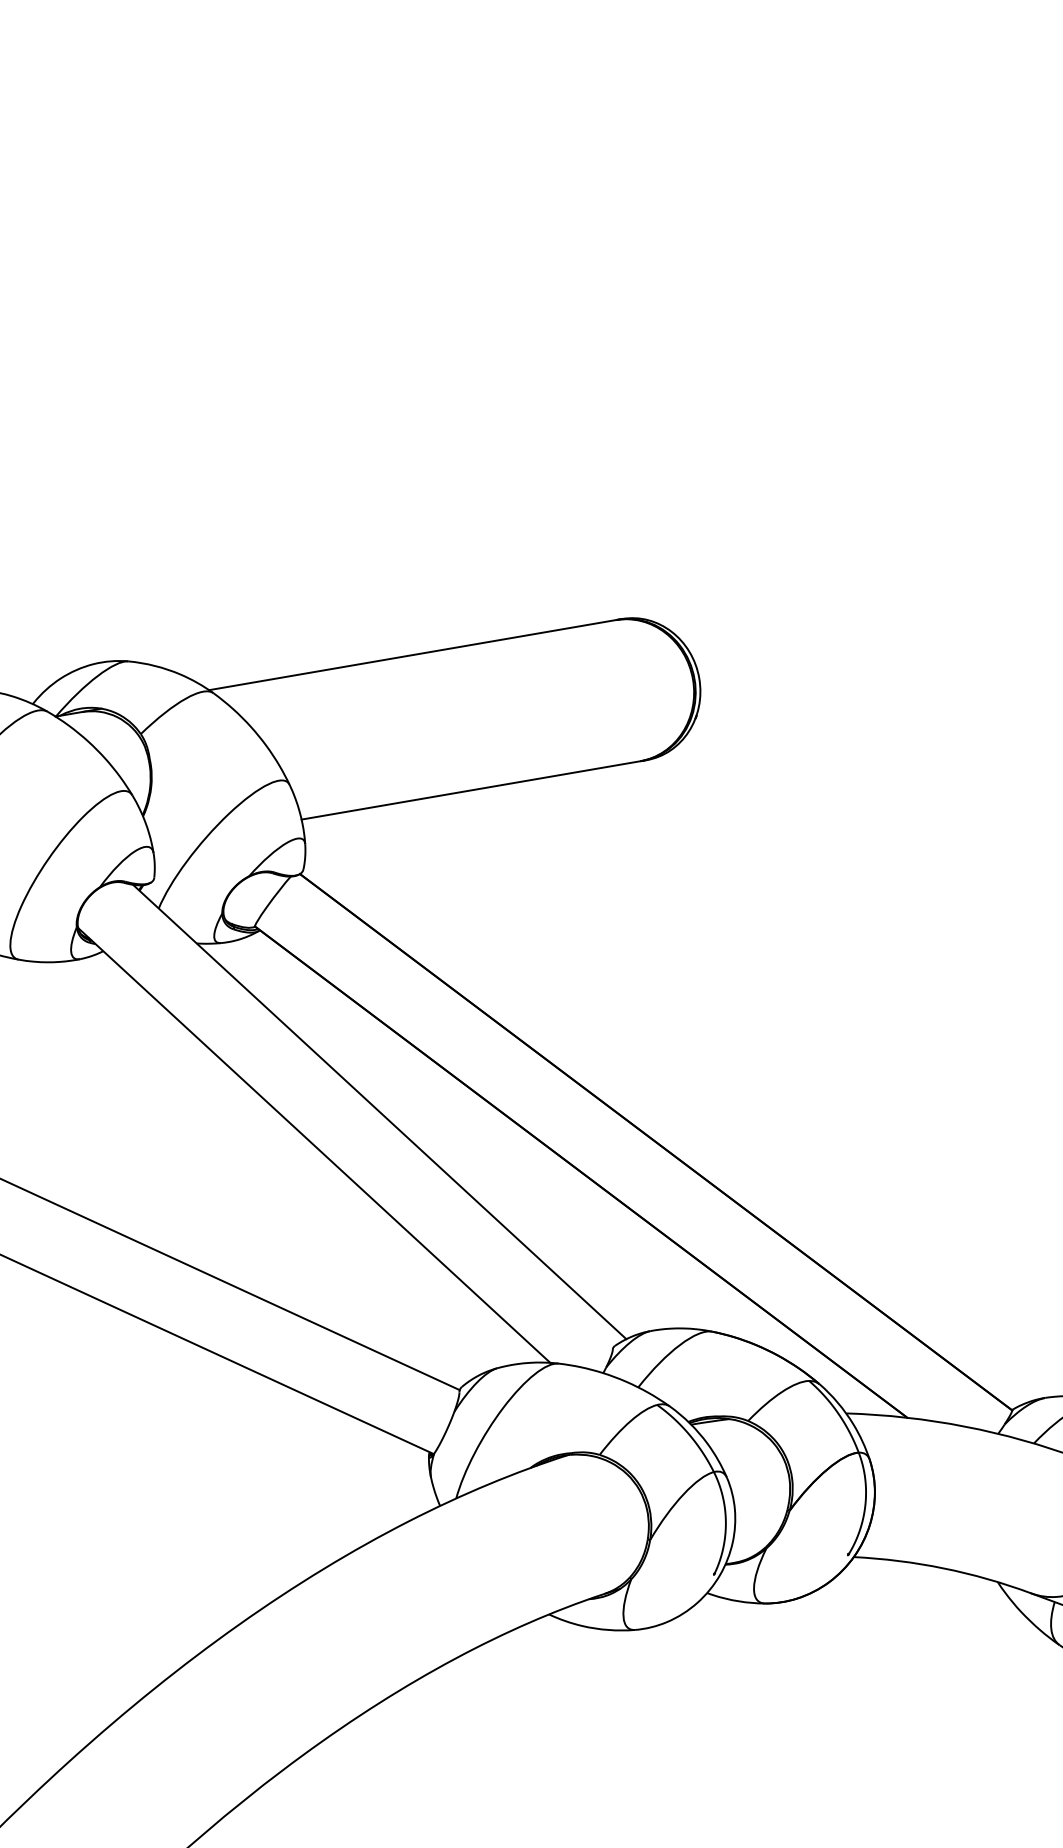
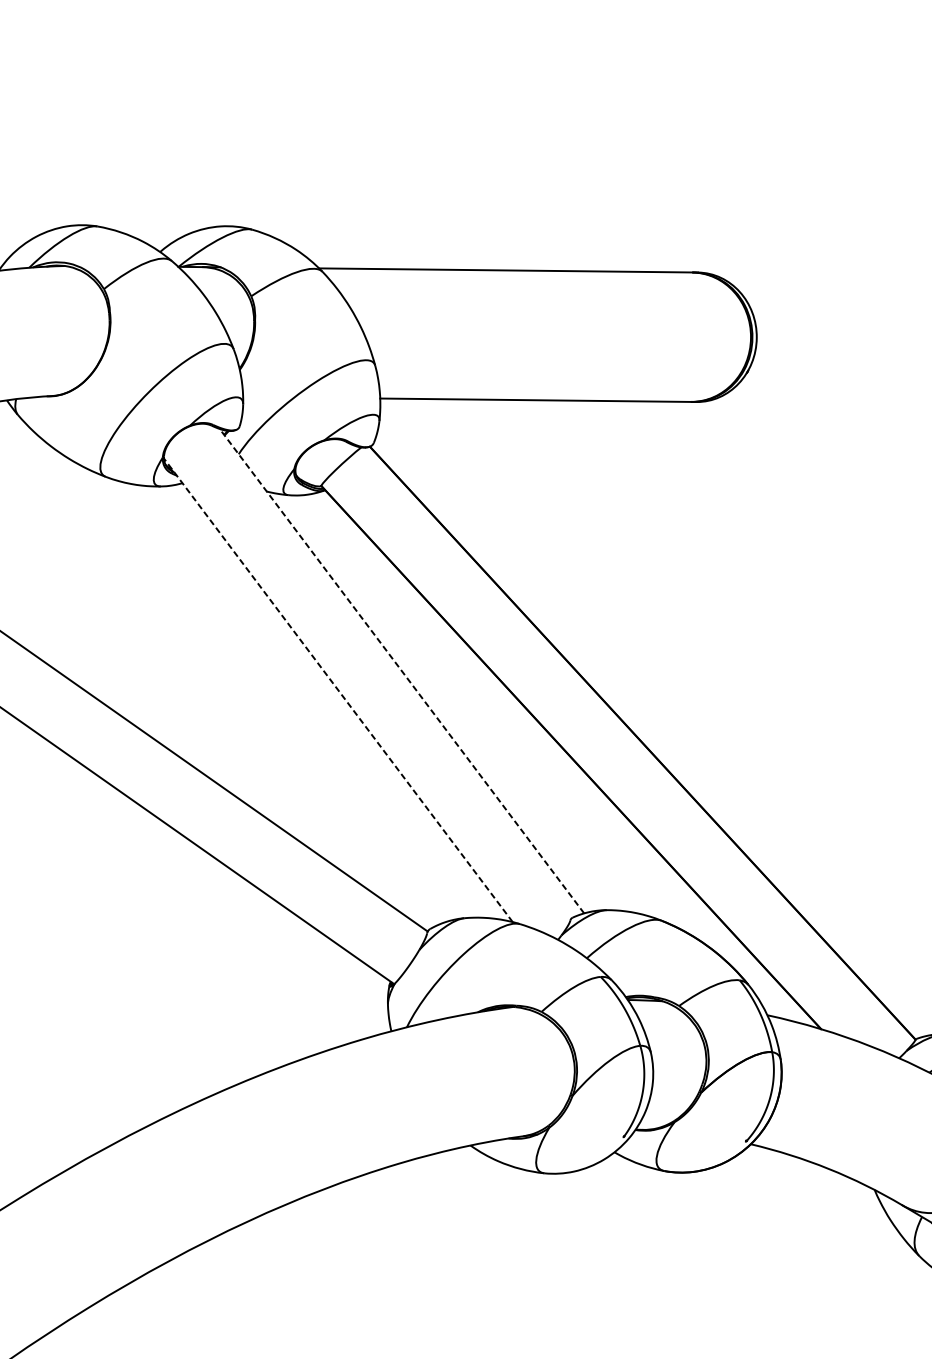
line: (379, 1111) -> (401, 670), solid -> dashed
line: (314, 1145) -> (338, 690), solid -> dashed

